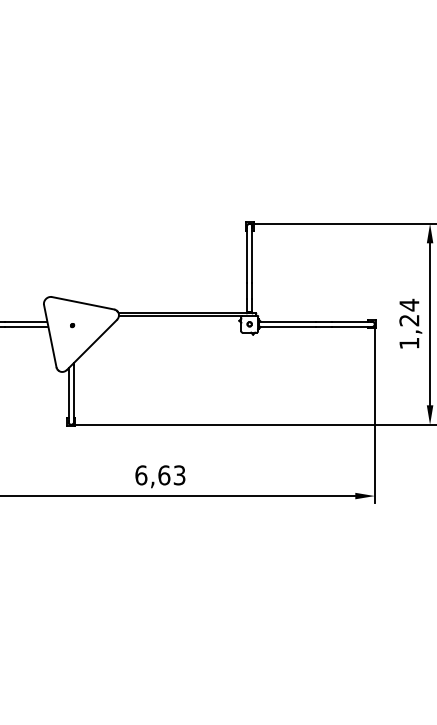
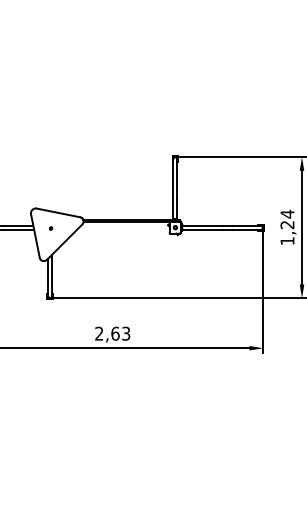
text: (141, 475) -> (99, 333), 6,63 -> 2,63

